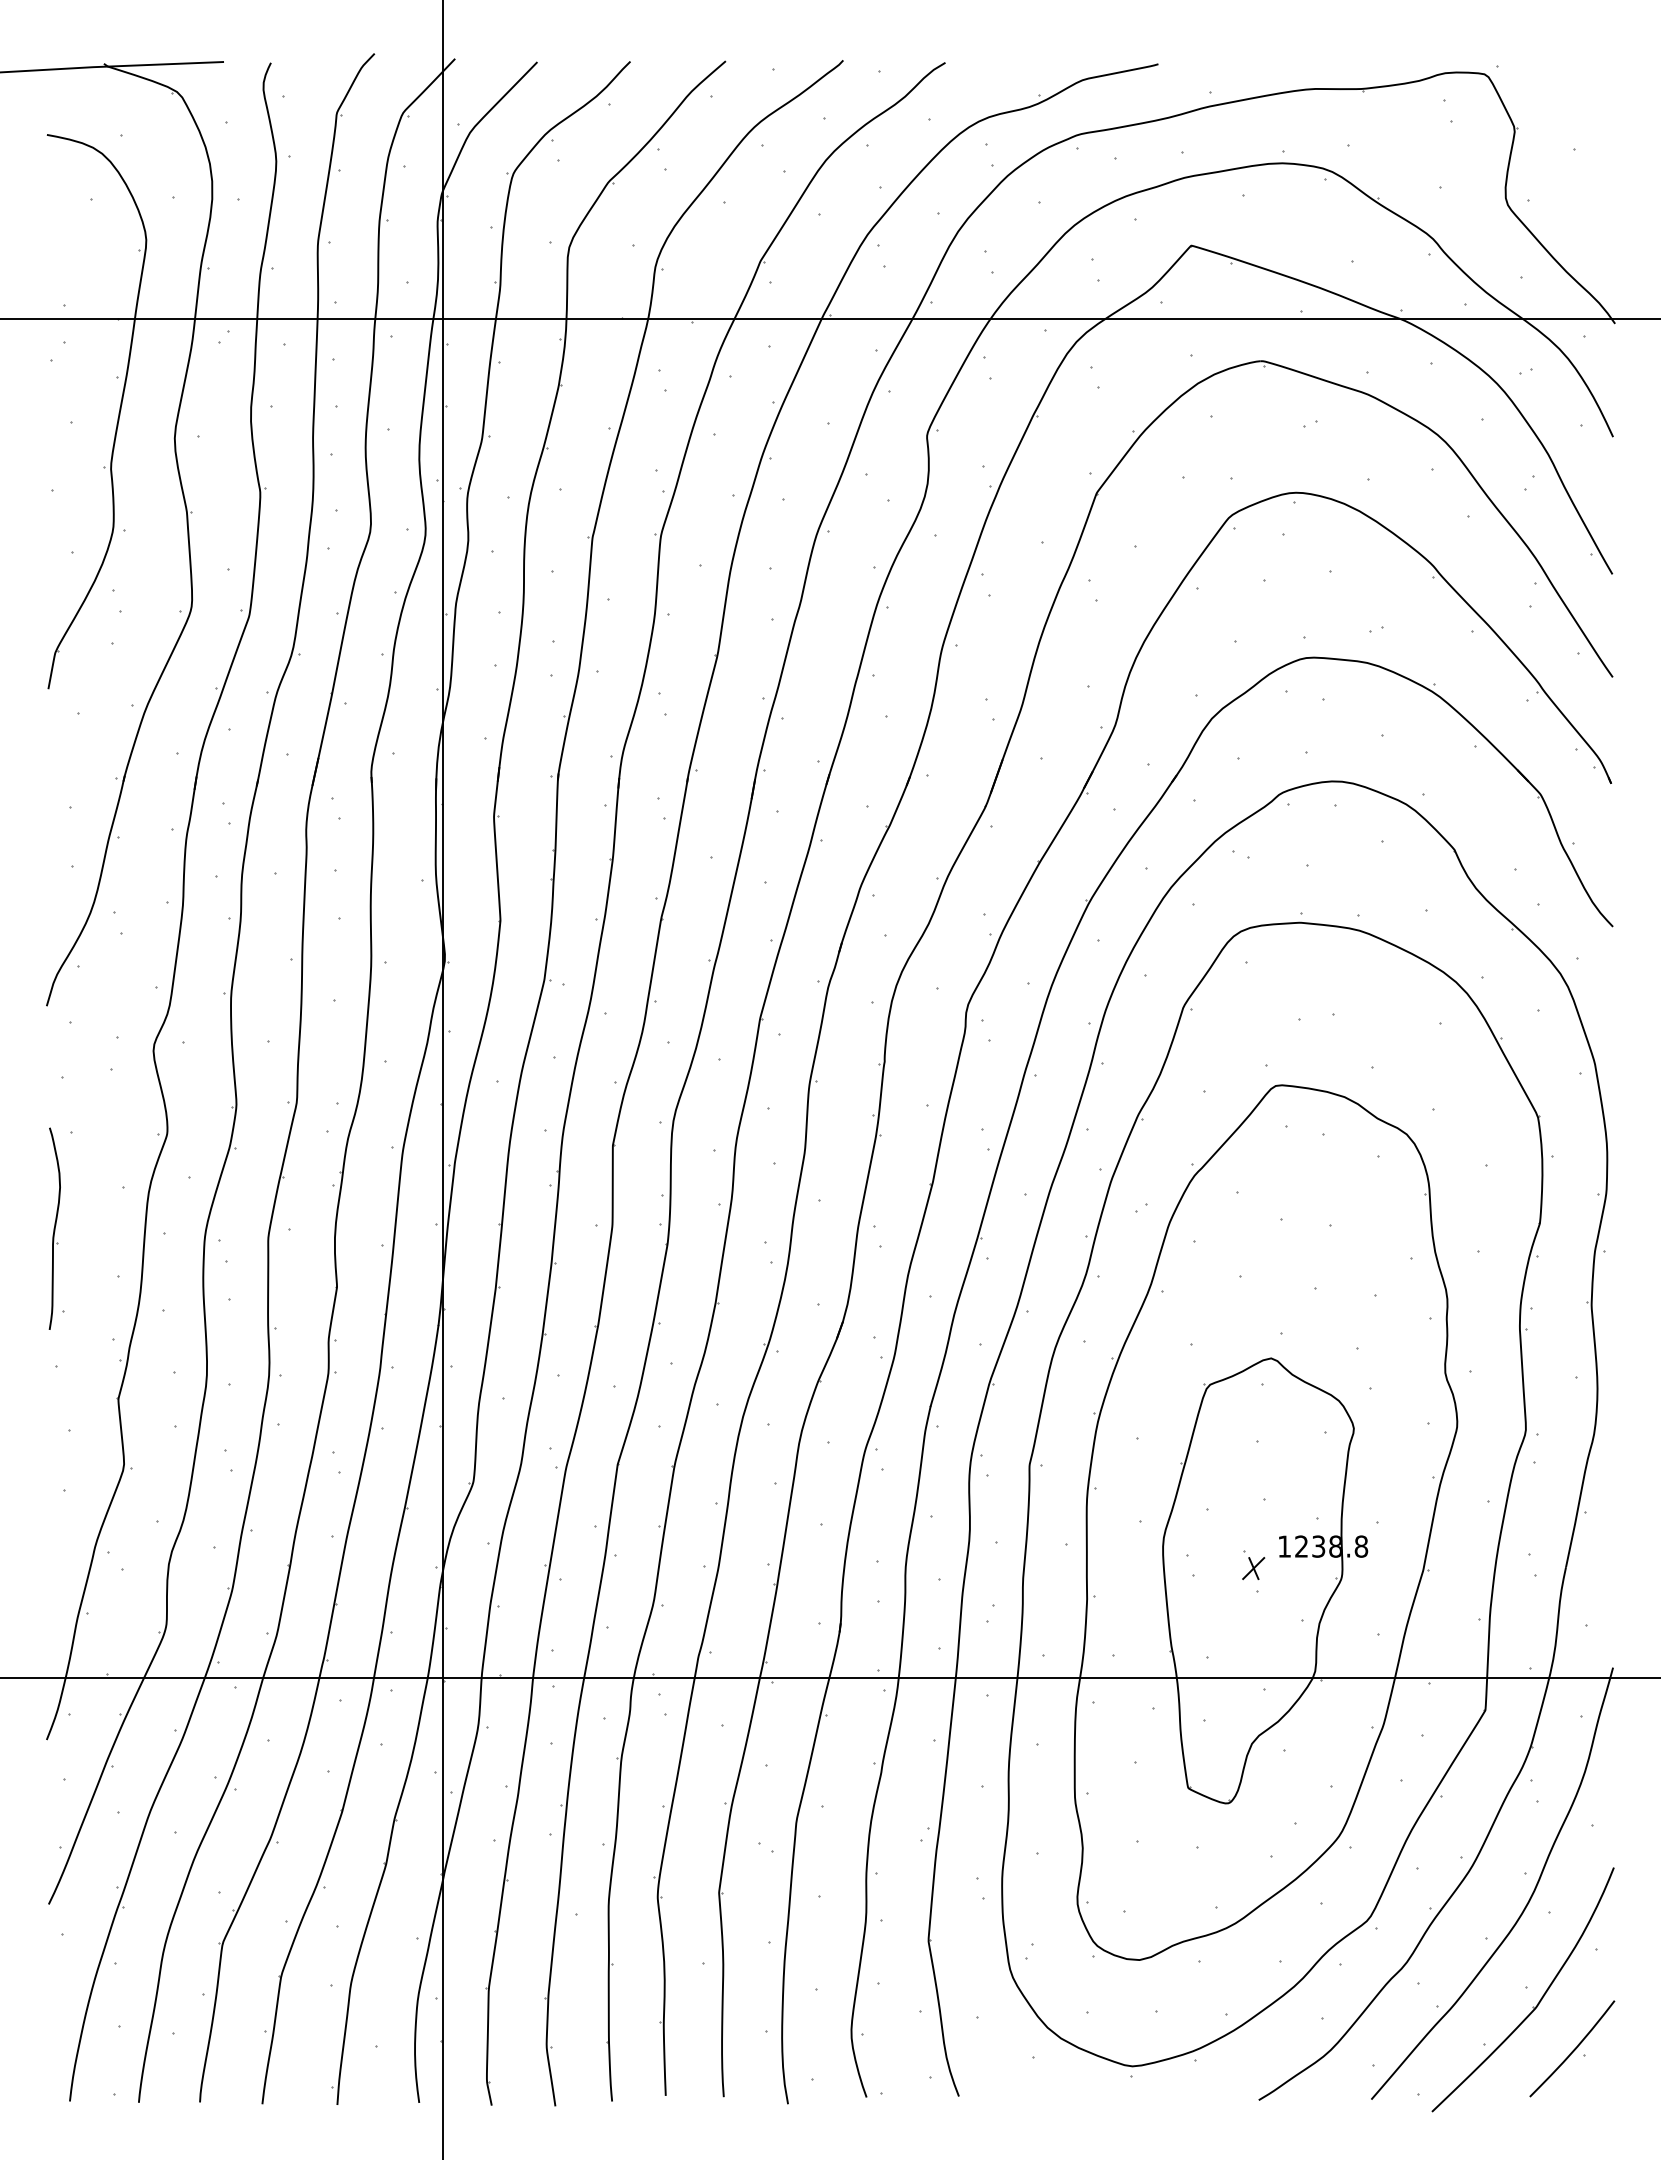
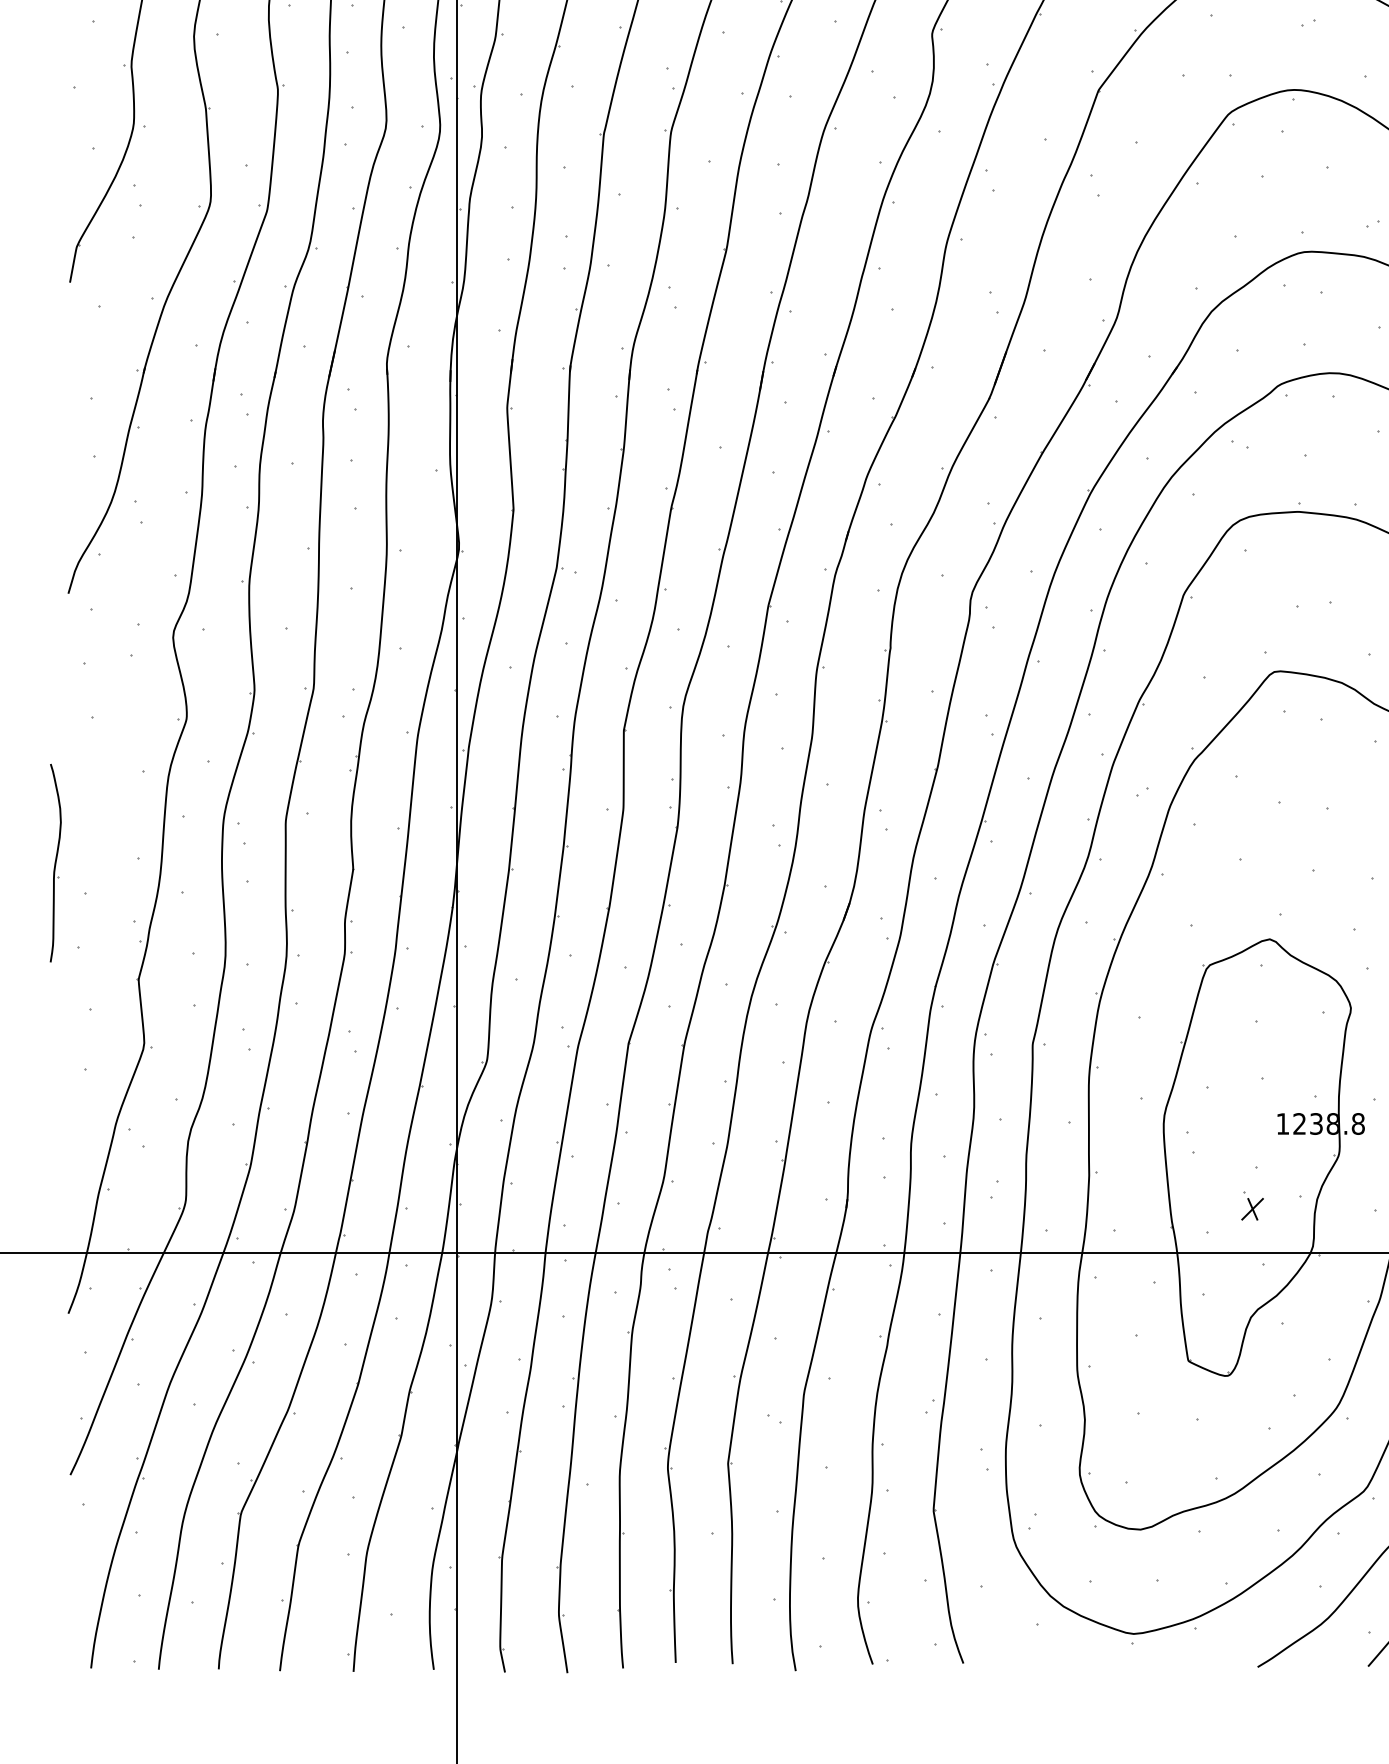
part: (54, 1228) -> (55, 862), moved
part: (1253, 1565) -> (1252, 1206), moved

